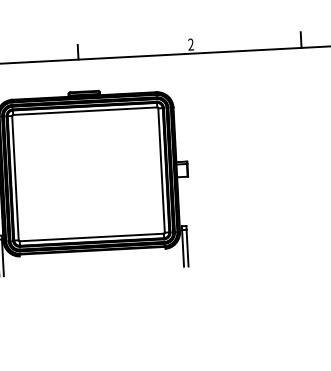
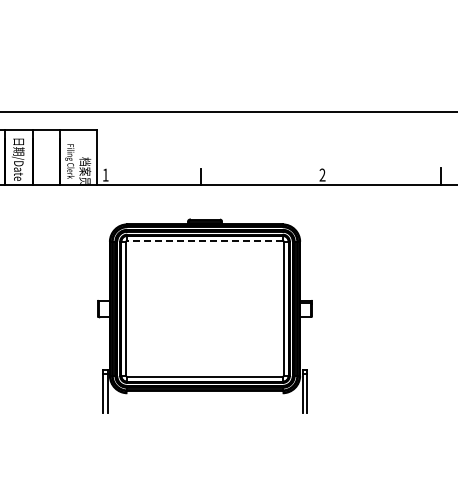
line: (85, 110) -> (205, 240), solid -> dashed

